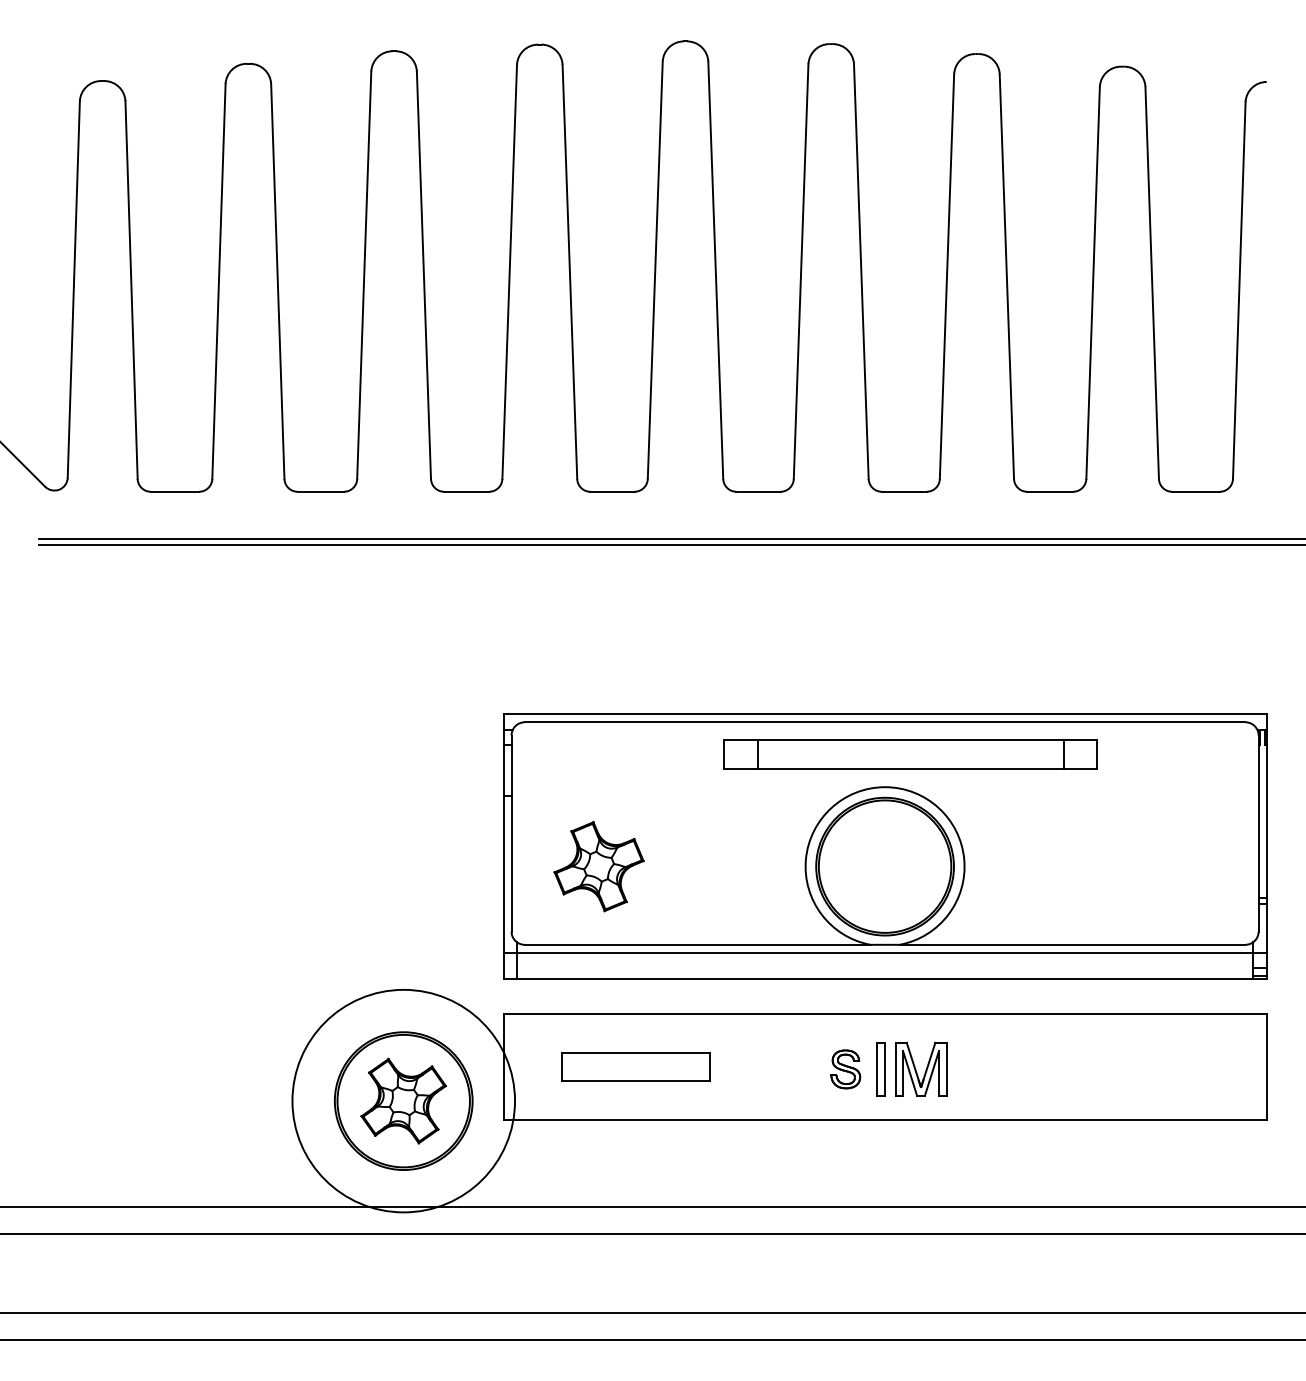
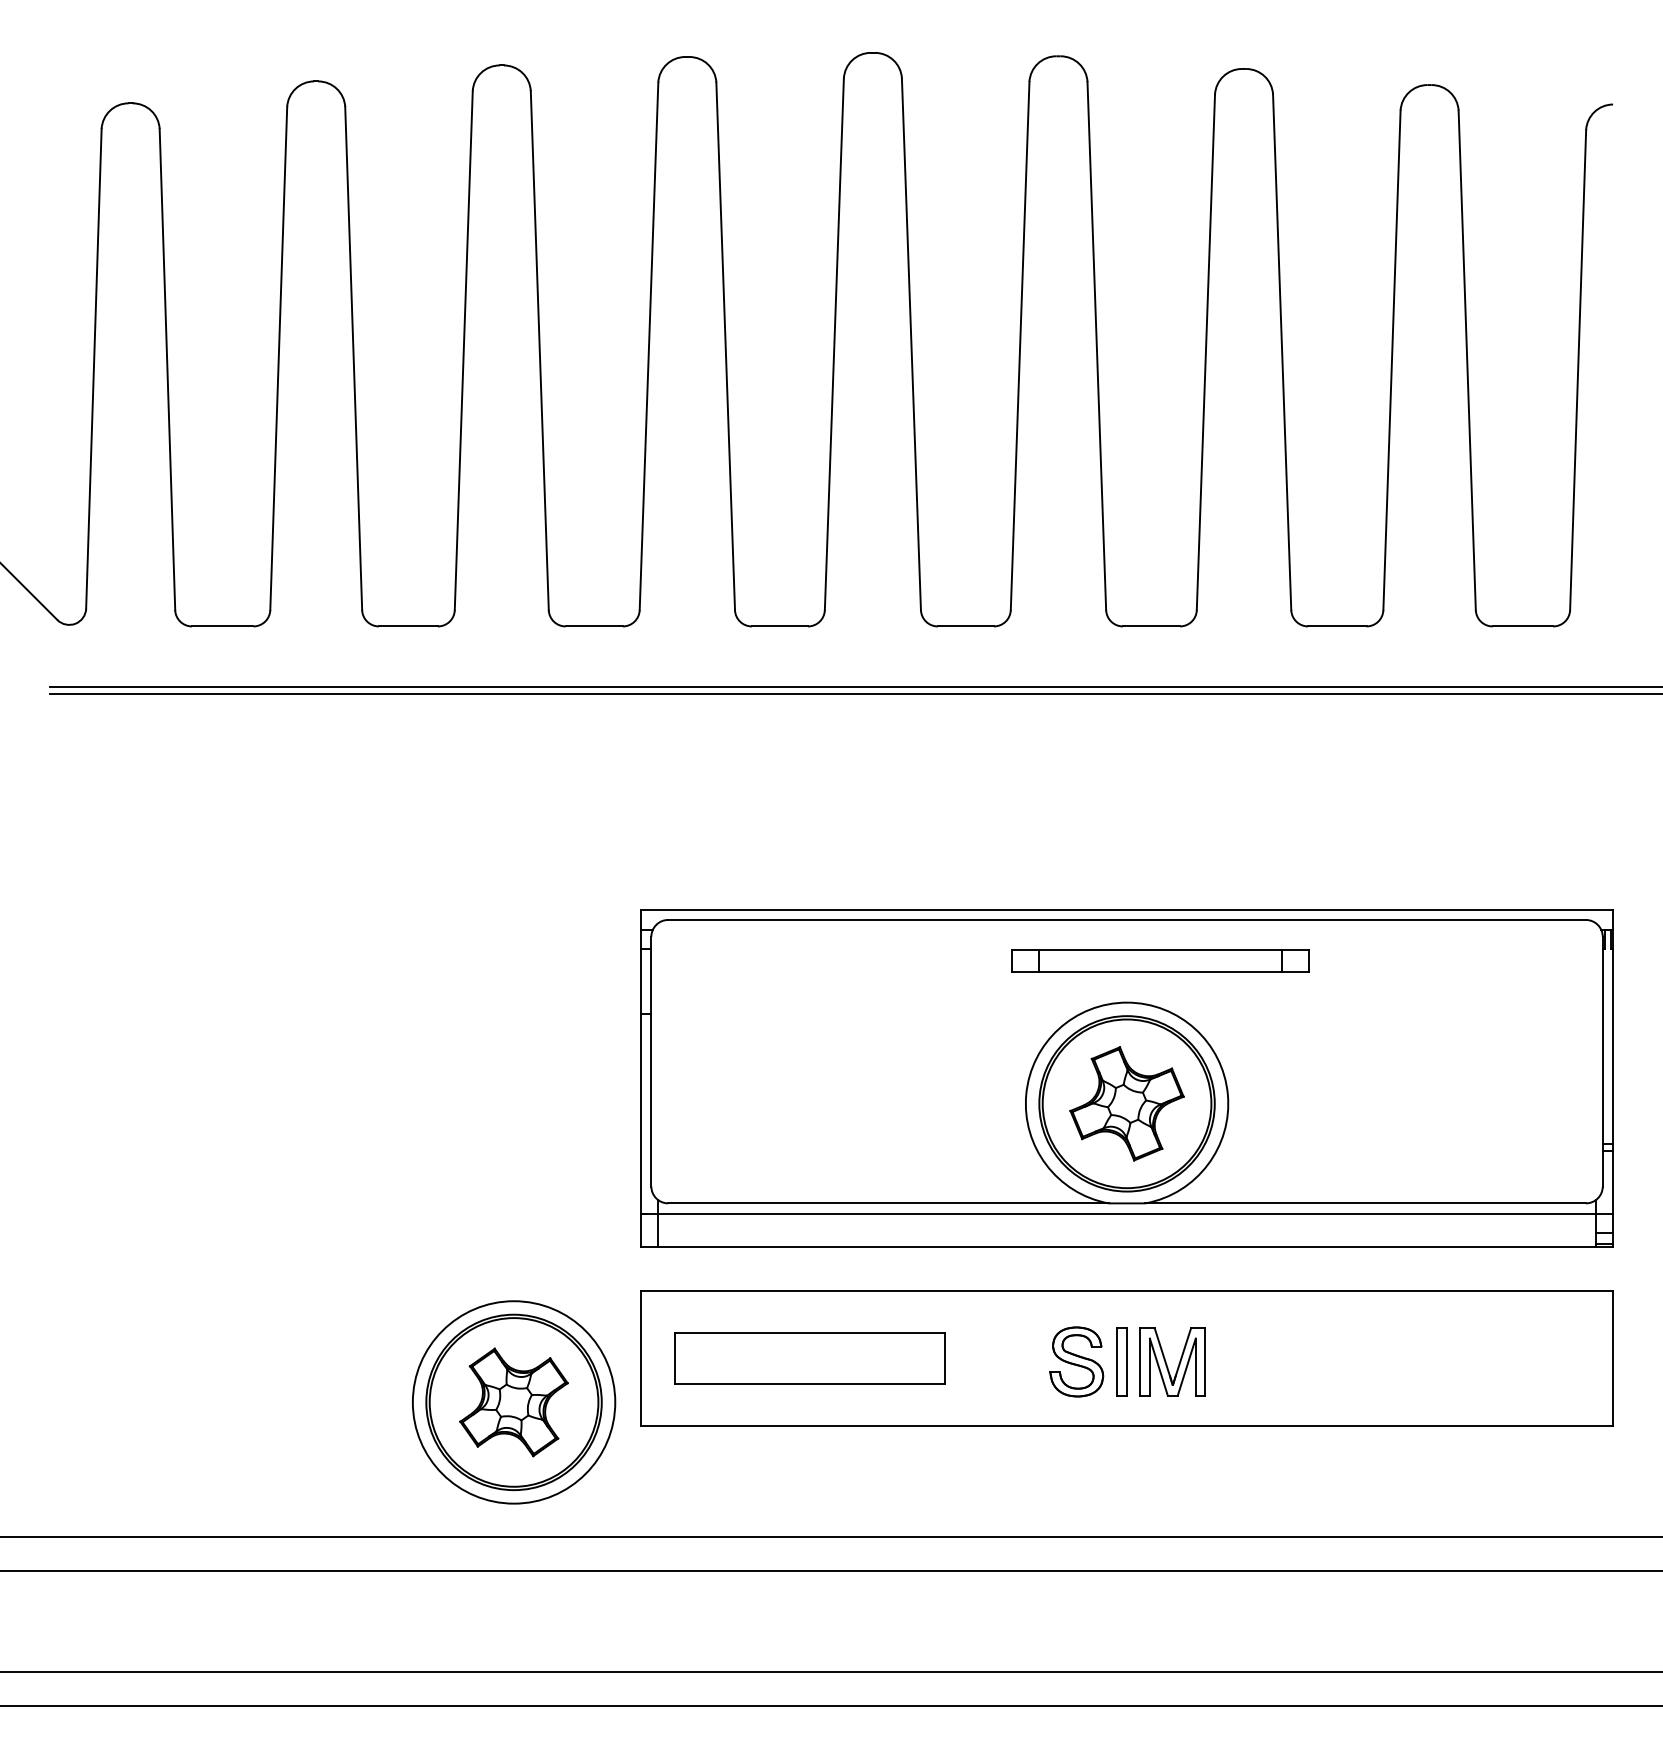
part: (911, 754) -> (1160, 961), size x0.62
part: (598, 866) -> (1126, 1103), moved
part: (635, 1066) -> (809, 1358), size x1.43
part: (845, 1069) -> (1076, 1362), size x1.43
circle: (403, 1100) -> (513, 1401), size x0.71

